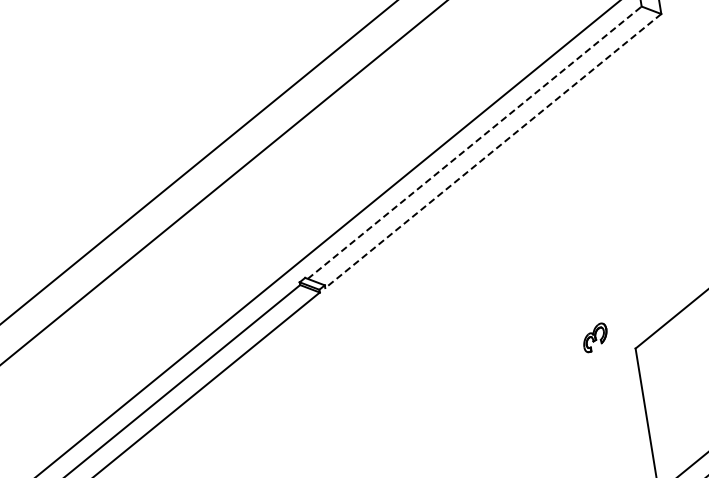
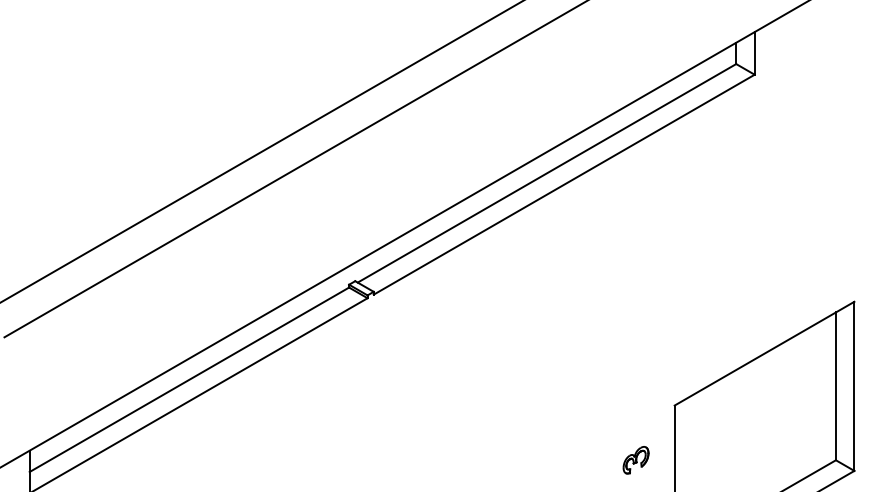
line: (474, 142) -> (546, 173), dashed -> solid
line: (493, 150) -> (564, 184), dashed -> solid
part: (594, 338) -> (635, 460), moved

